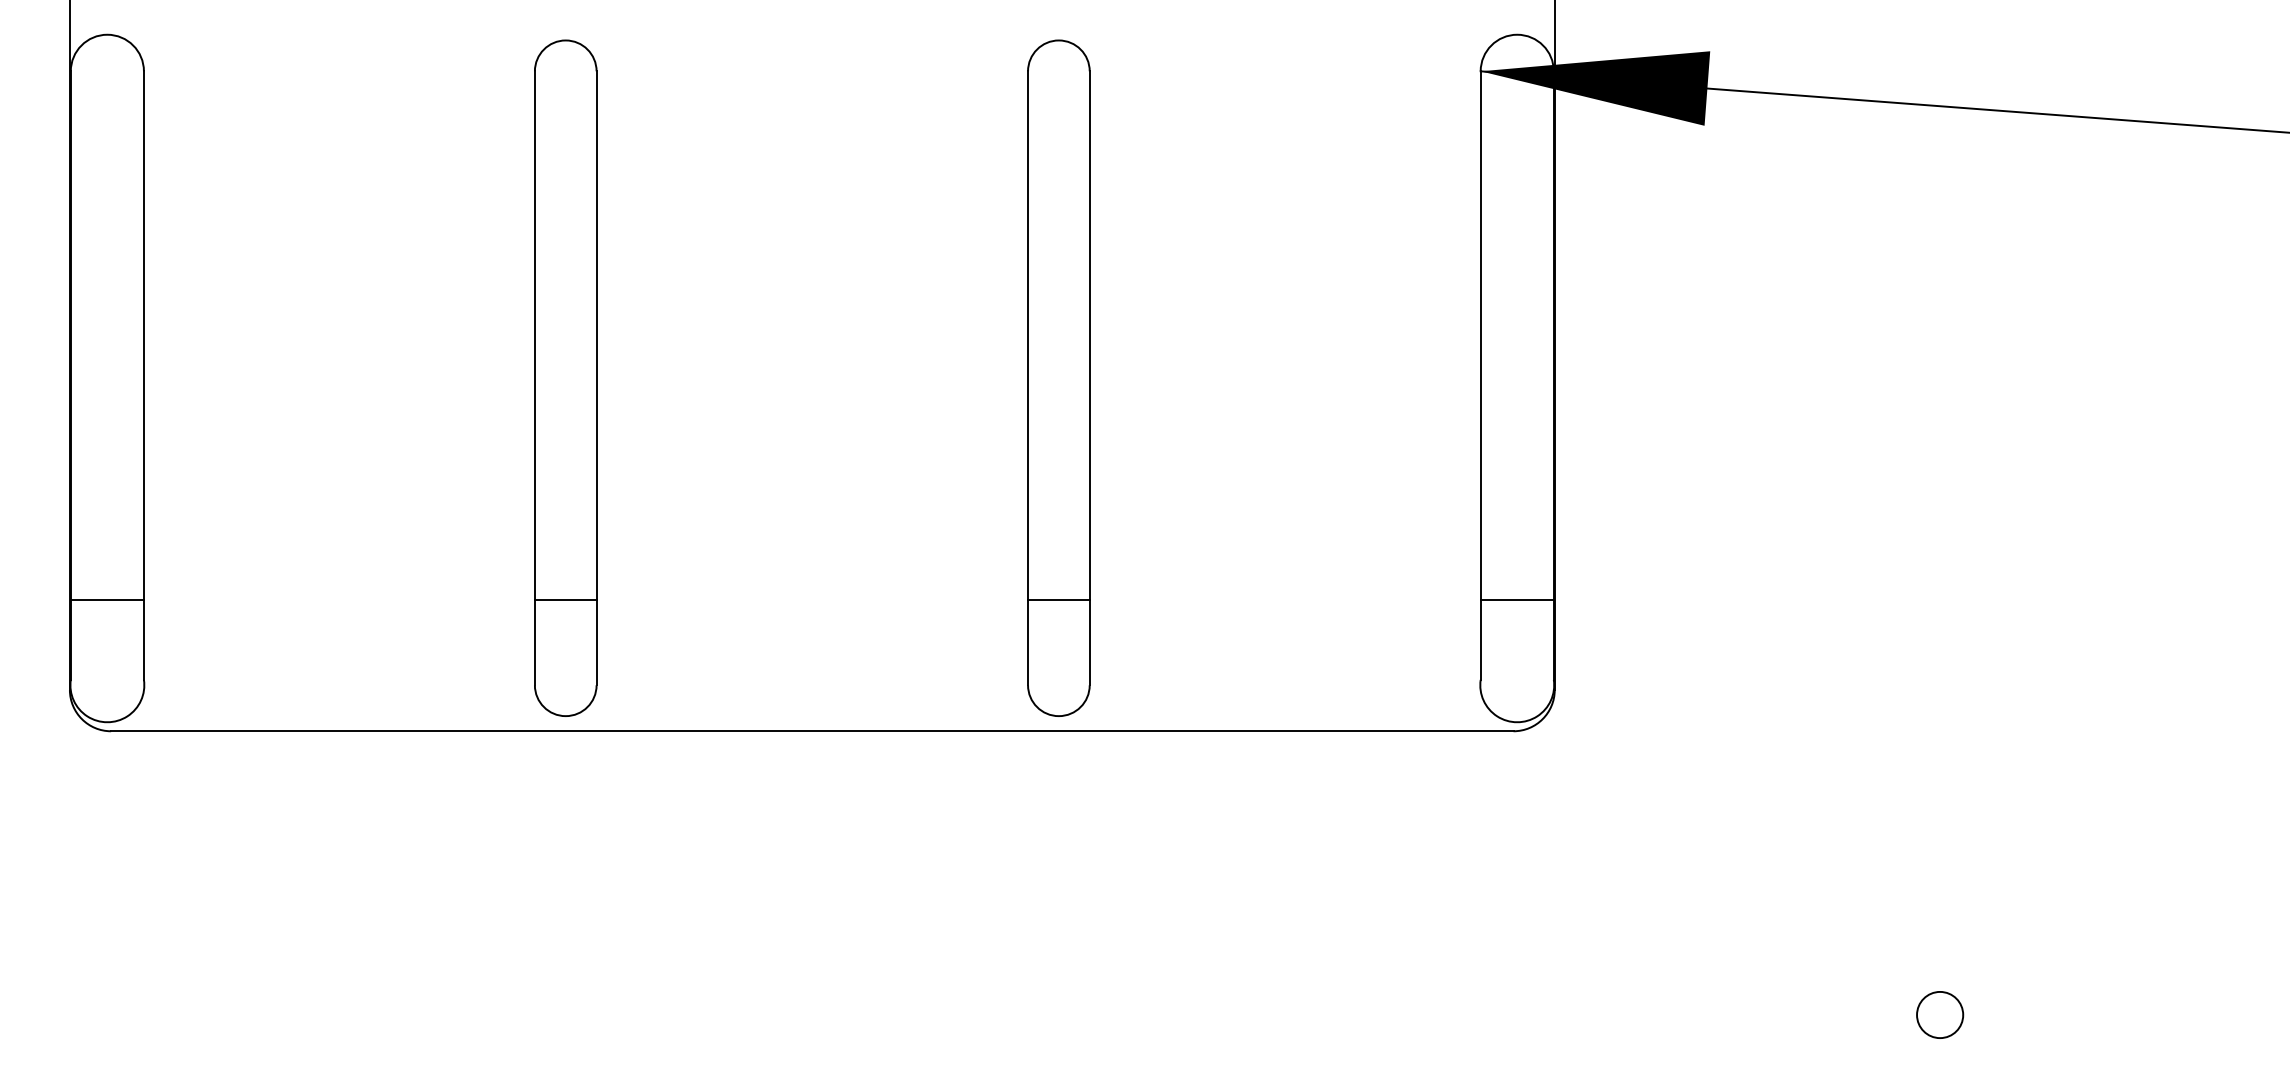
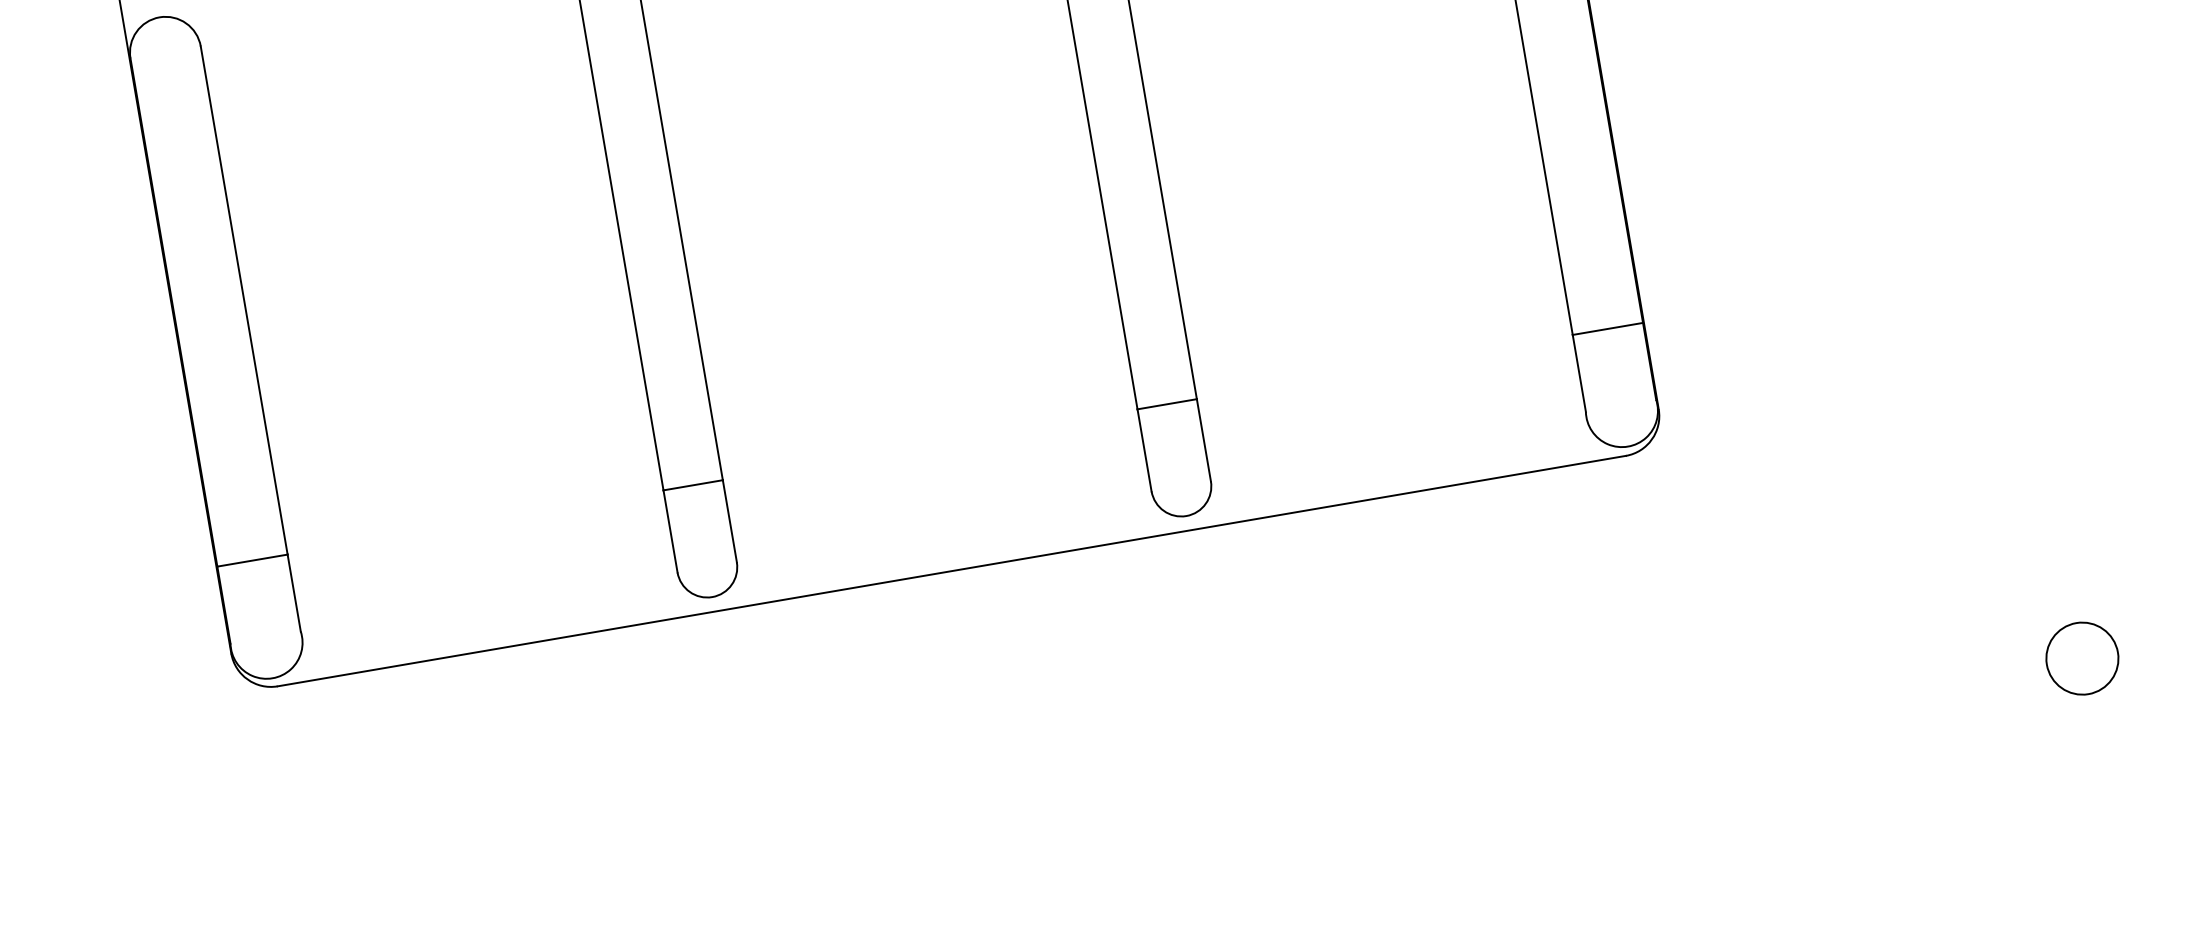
circle: (1940, 1014) -> (2082, 658), size x1.6

